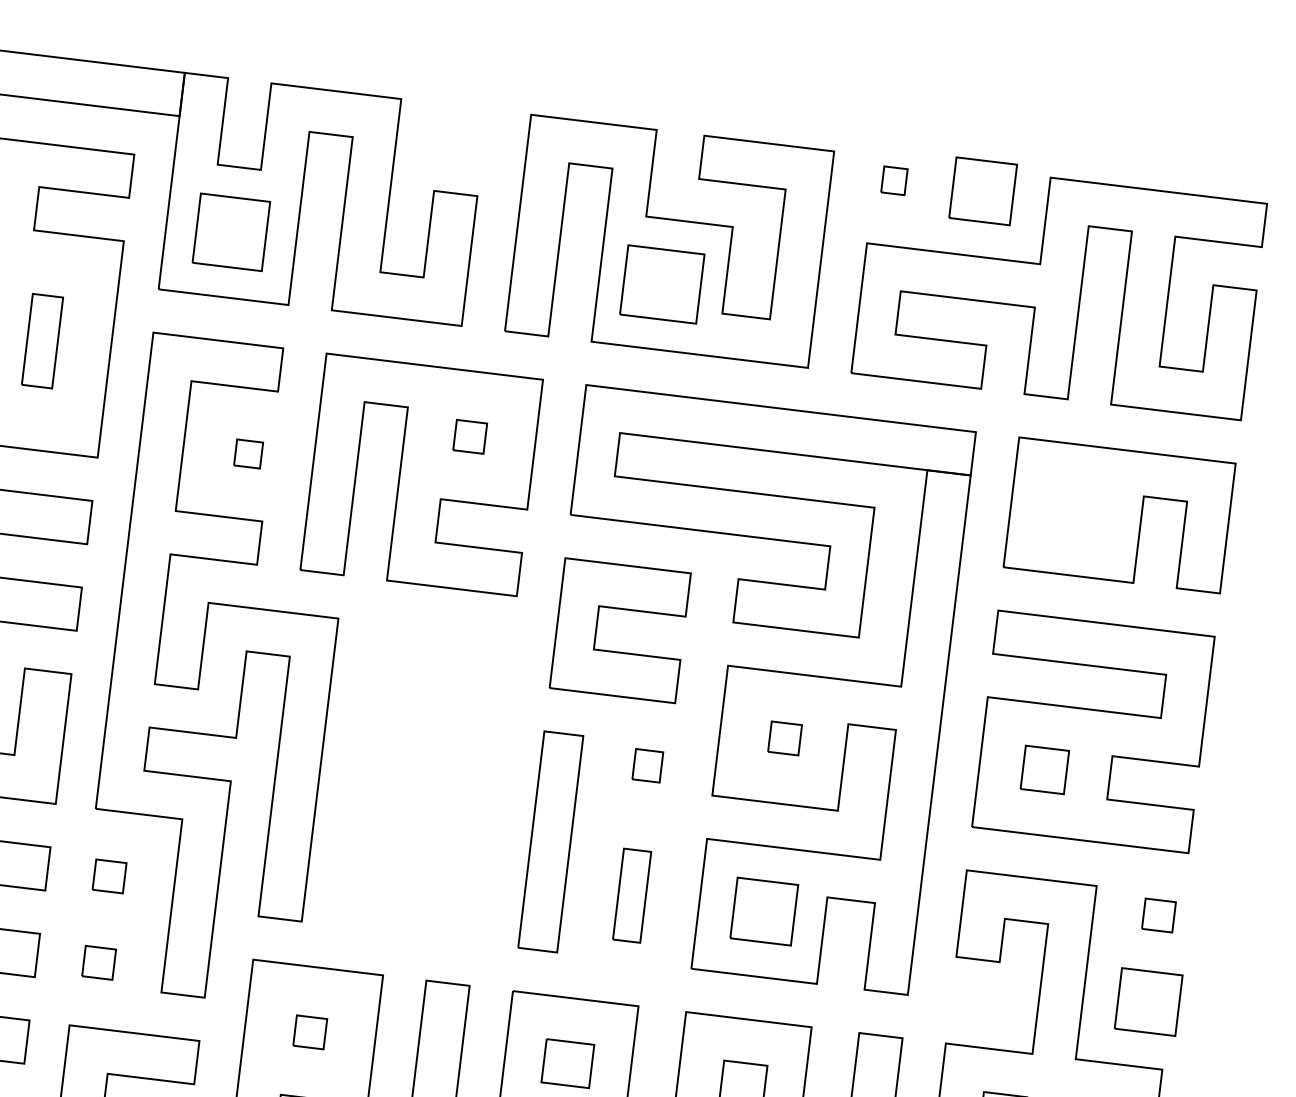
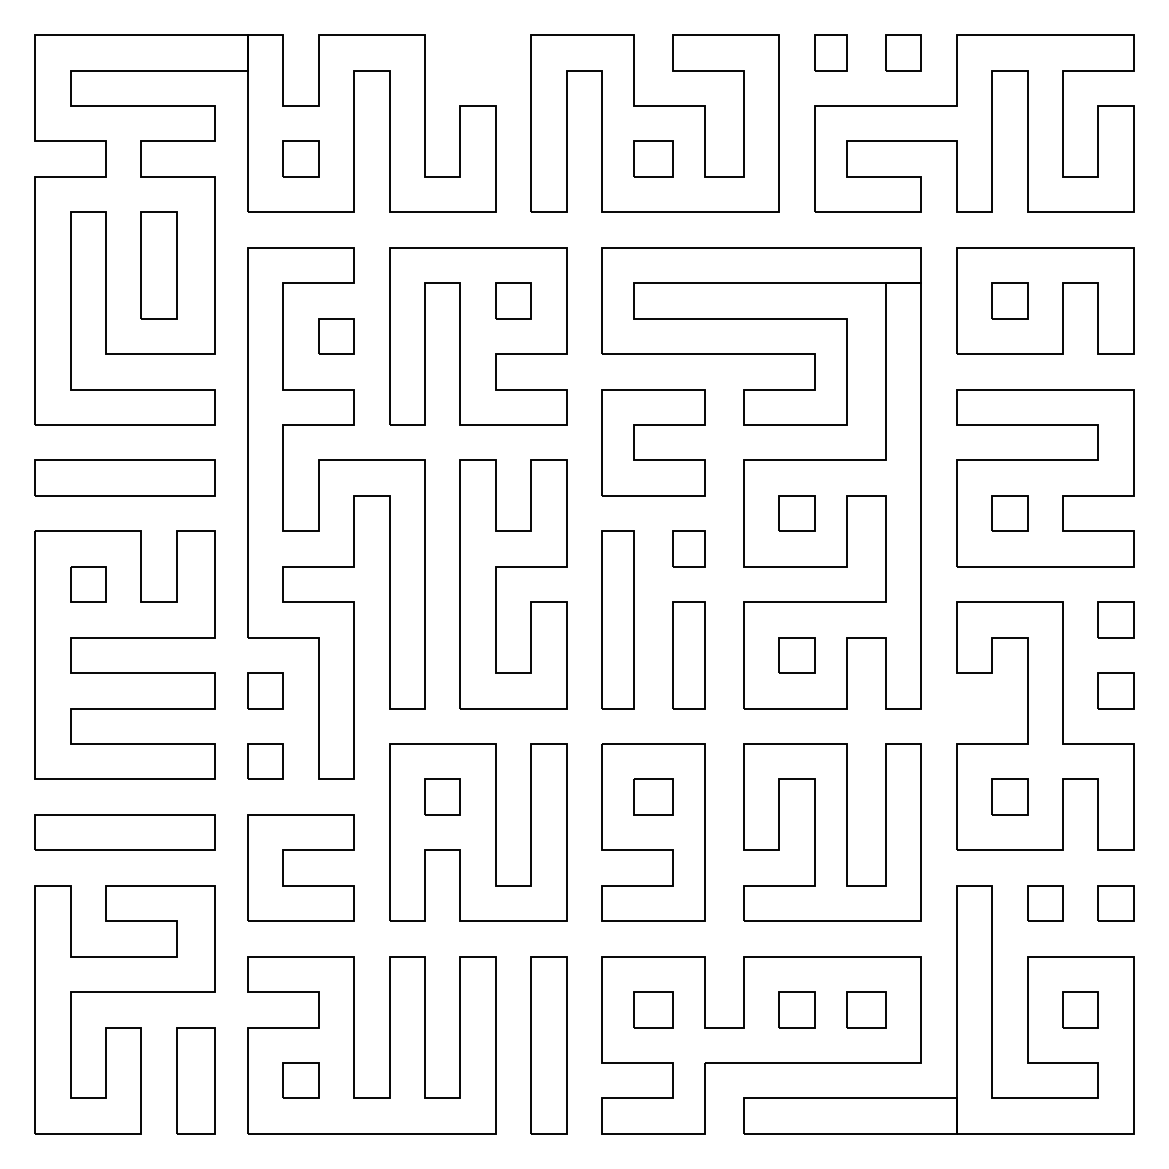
part: (893, 180) -> (830, 52), size x1.67
part: (983, 191) -> (903, 52), size x0.71
part: (231, 231) -> (300, 158), size x0.62
part: (662, 283) -> (653, 158), size x0.62
part: (41, 341) -> (158, 265), size x1.43
part: (470, 436) -> (513, 300), size x1.43
part: (248, 454) -> (336, 336), size x1.67
part: (1075, 509) -> (1009, 300), added
part: (784, 738) -> (796, 513), size x1.43
part: (430, 762) -> (513, 567), added
part: (647, 765) -> (688, 548), size x1.43
part: (109, 875) -> (265, 690), size x1.43
part: (631, 895) -> (688, 655), size x1.43
part: (763, 911) -> (796, 655), size x0.71
part: (1158, 914) -> (1115, 619), size x1.43
part: (99, 962) -> (265, 761), size x1.43
part: (1147, 1001) -> (1115, 690), size x0.71
part: (310, 1031) -> (442, 796), size x1.43

